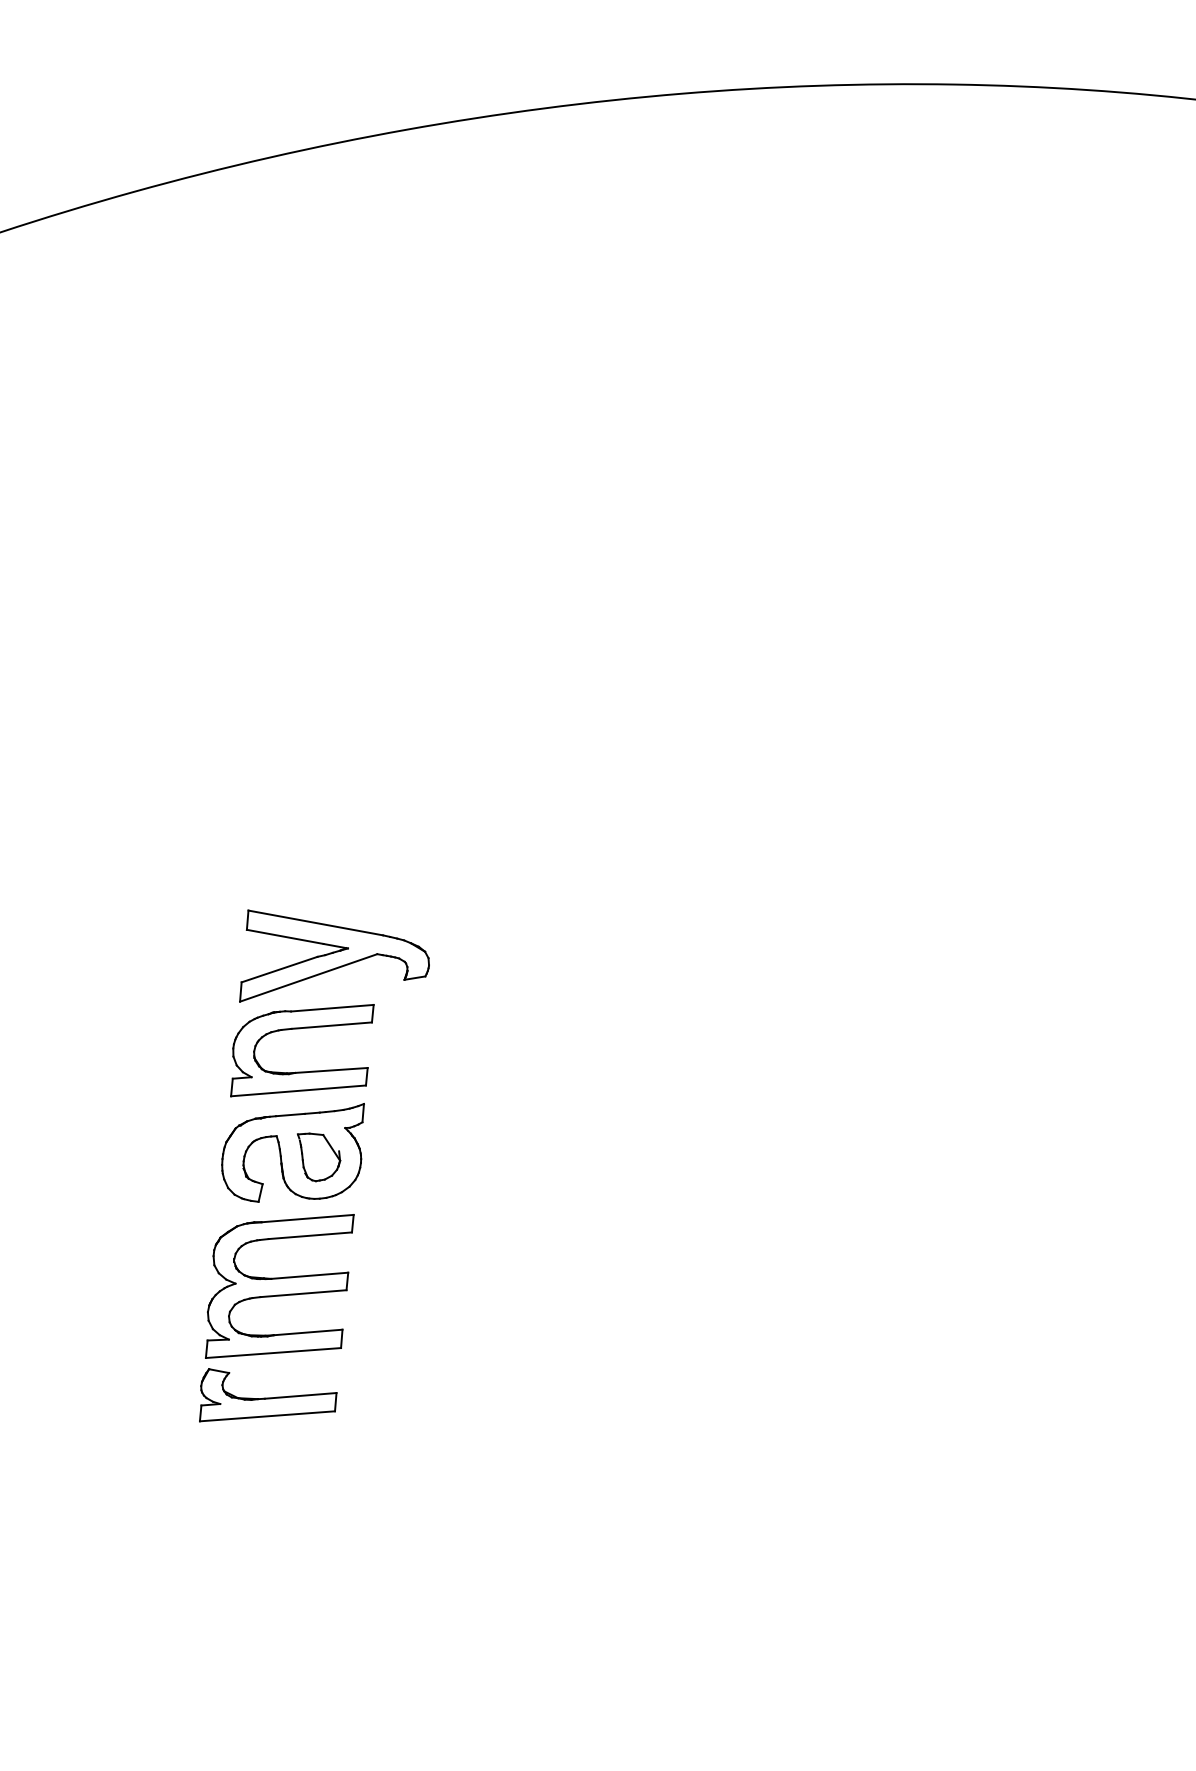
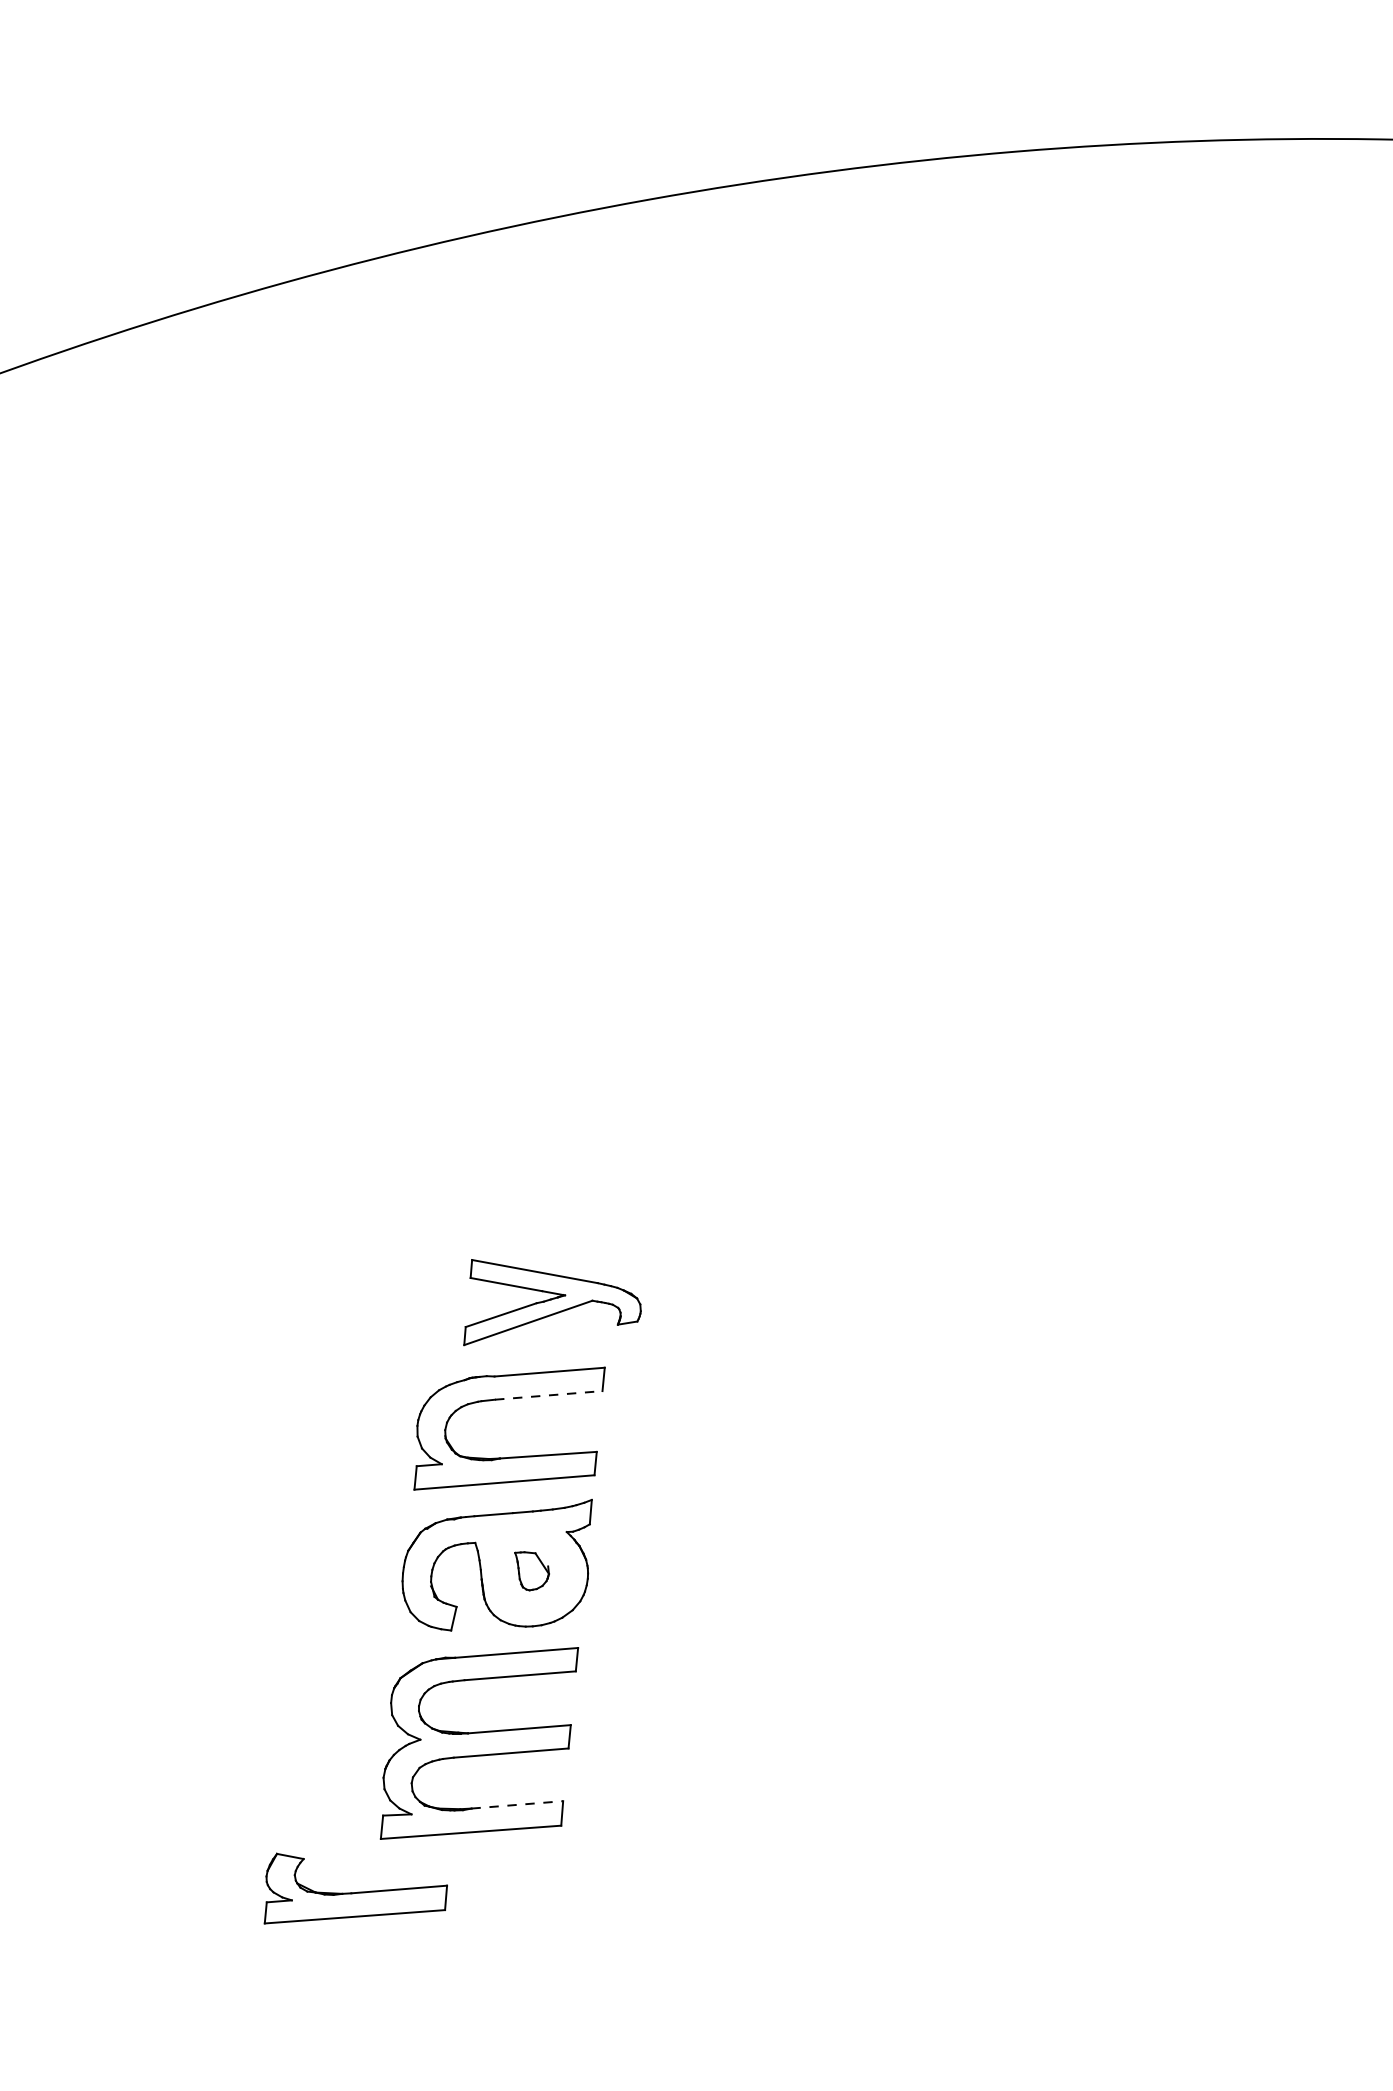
part: (334, 955) -> (552, 1301), size x0.7
line: (332, 1025) -> (549, 1395), solid -> dashed
part: (319, 1157) -> (532, 1571), size x0.6
line: (308, 1332) -> (517, 1804), solid -> dashed
part: (268, 1395) -> (356, 1888), moved

